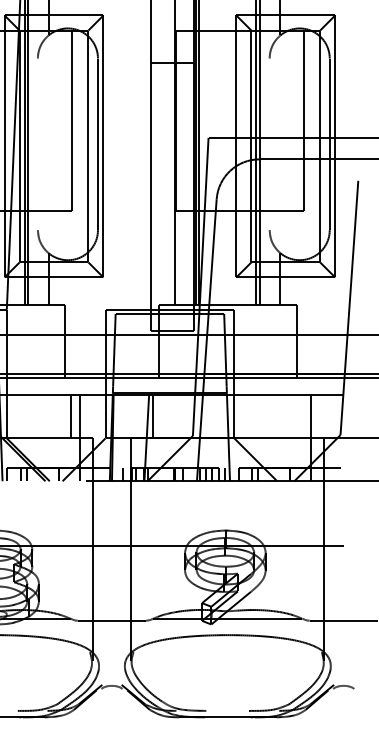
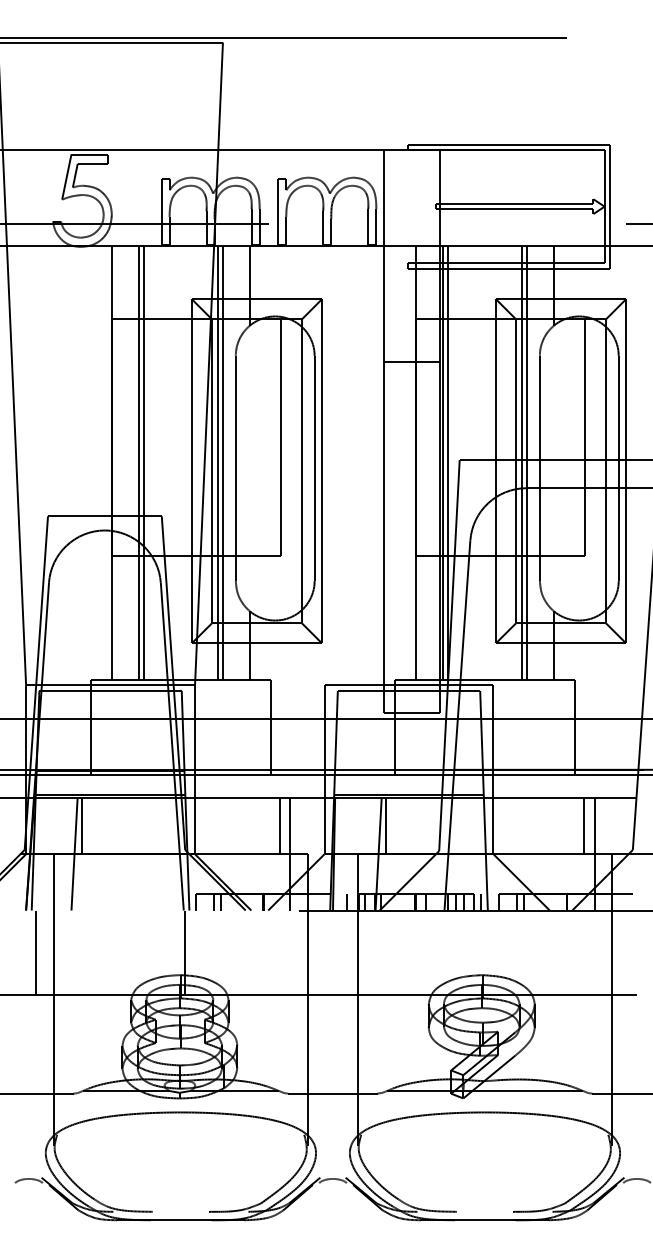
line: (37, 144) -> (235, 468), added
line: (269, 144) -> (539, 468), added
line: (302, 416) -> (583, 825), added

